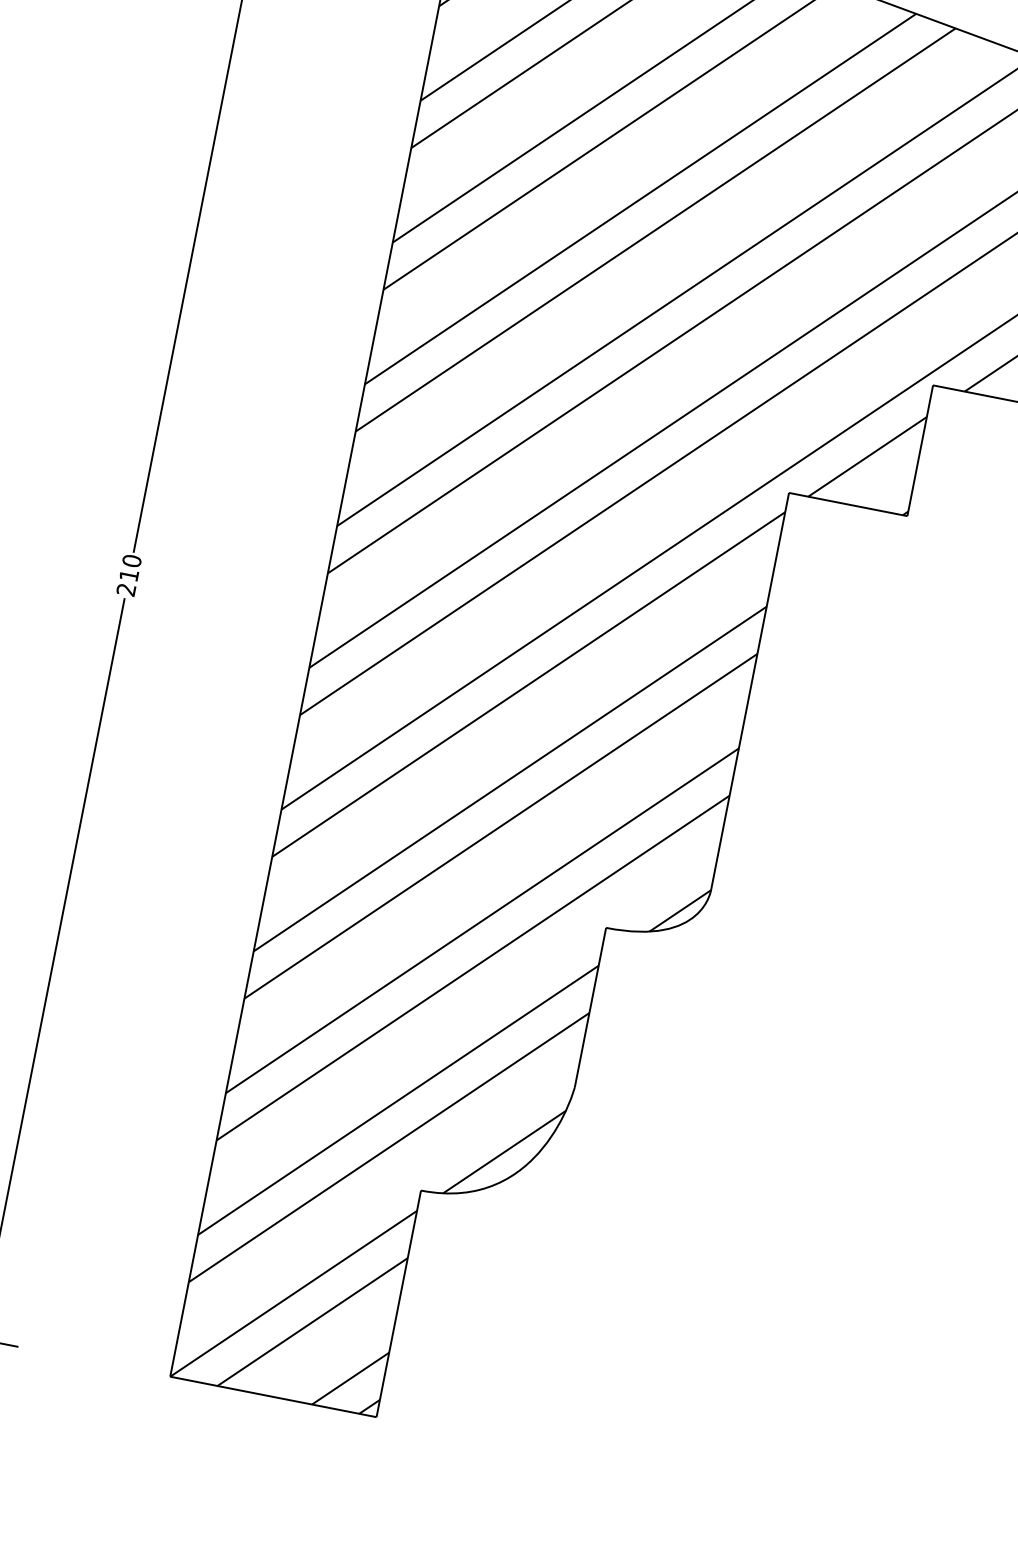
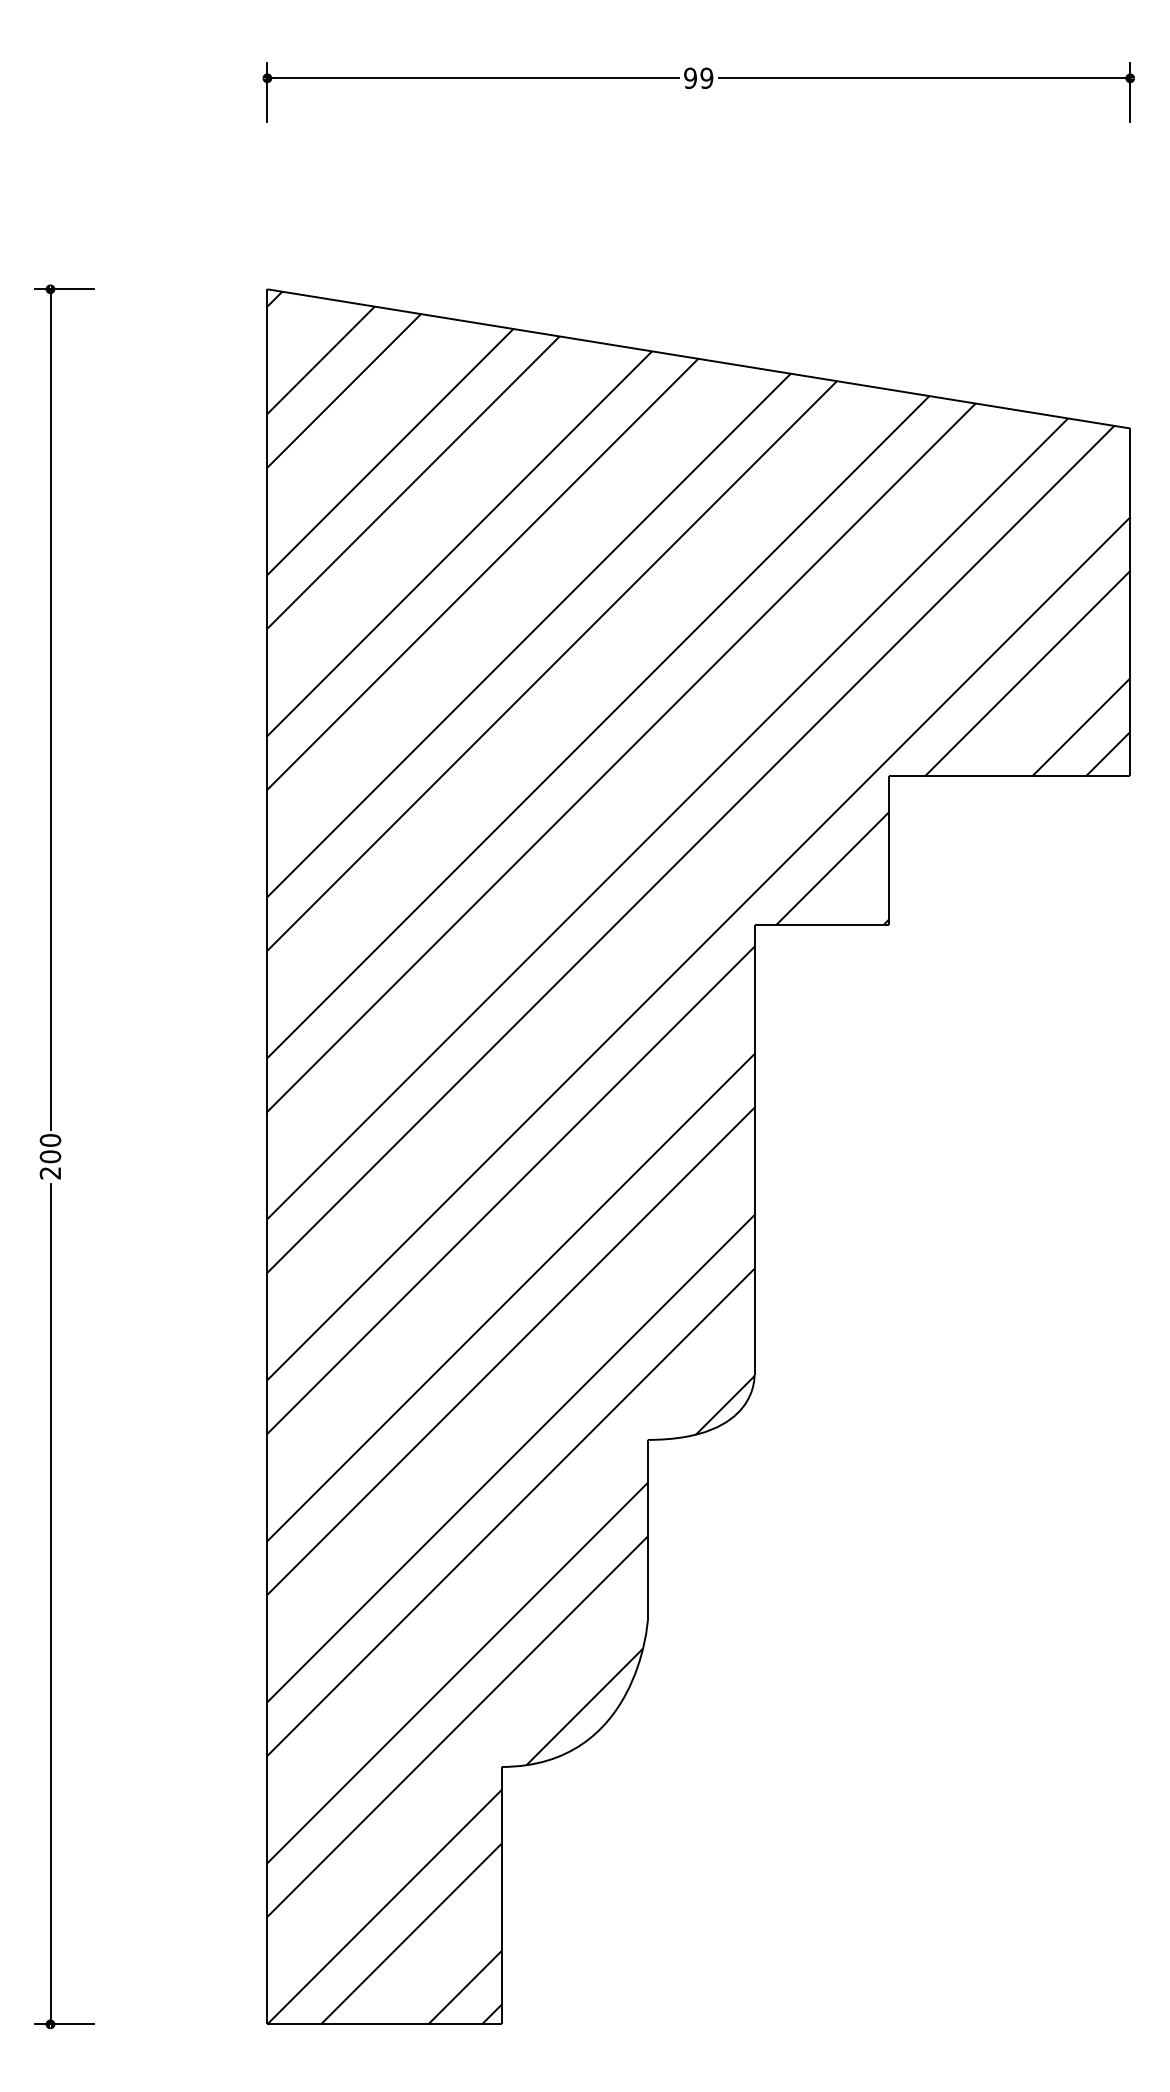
text: (129, 575) -> (50, 1156), 210 -> 200

